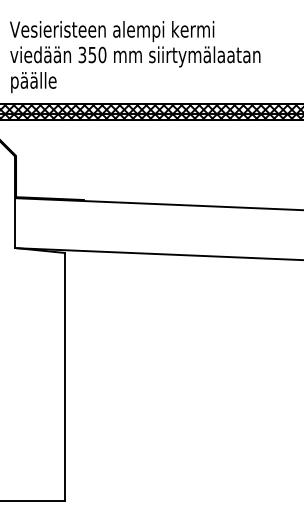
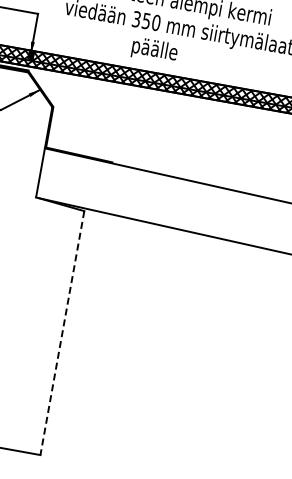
text: (33, 82) -> (154, 50), moved
line: (64, 376) -> (62, 332), solid -> dashed

